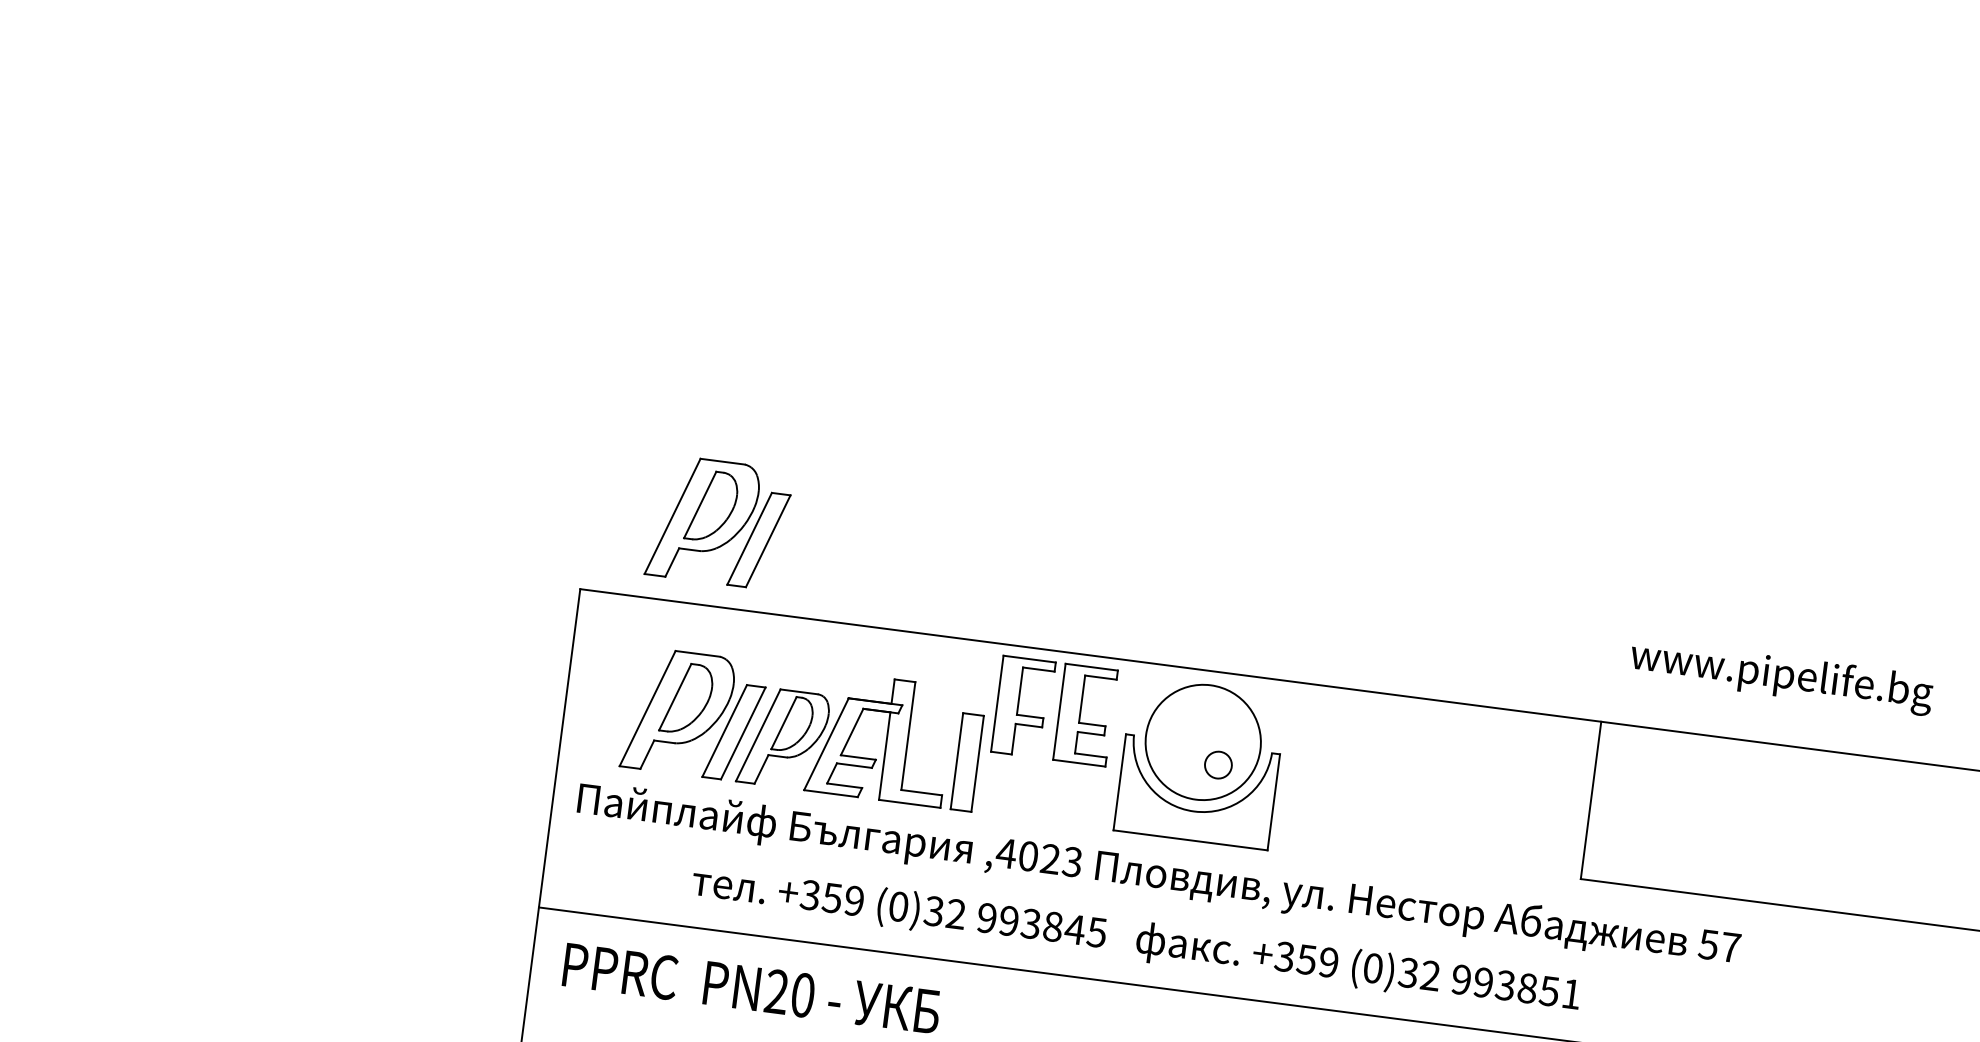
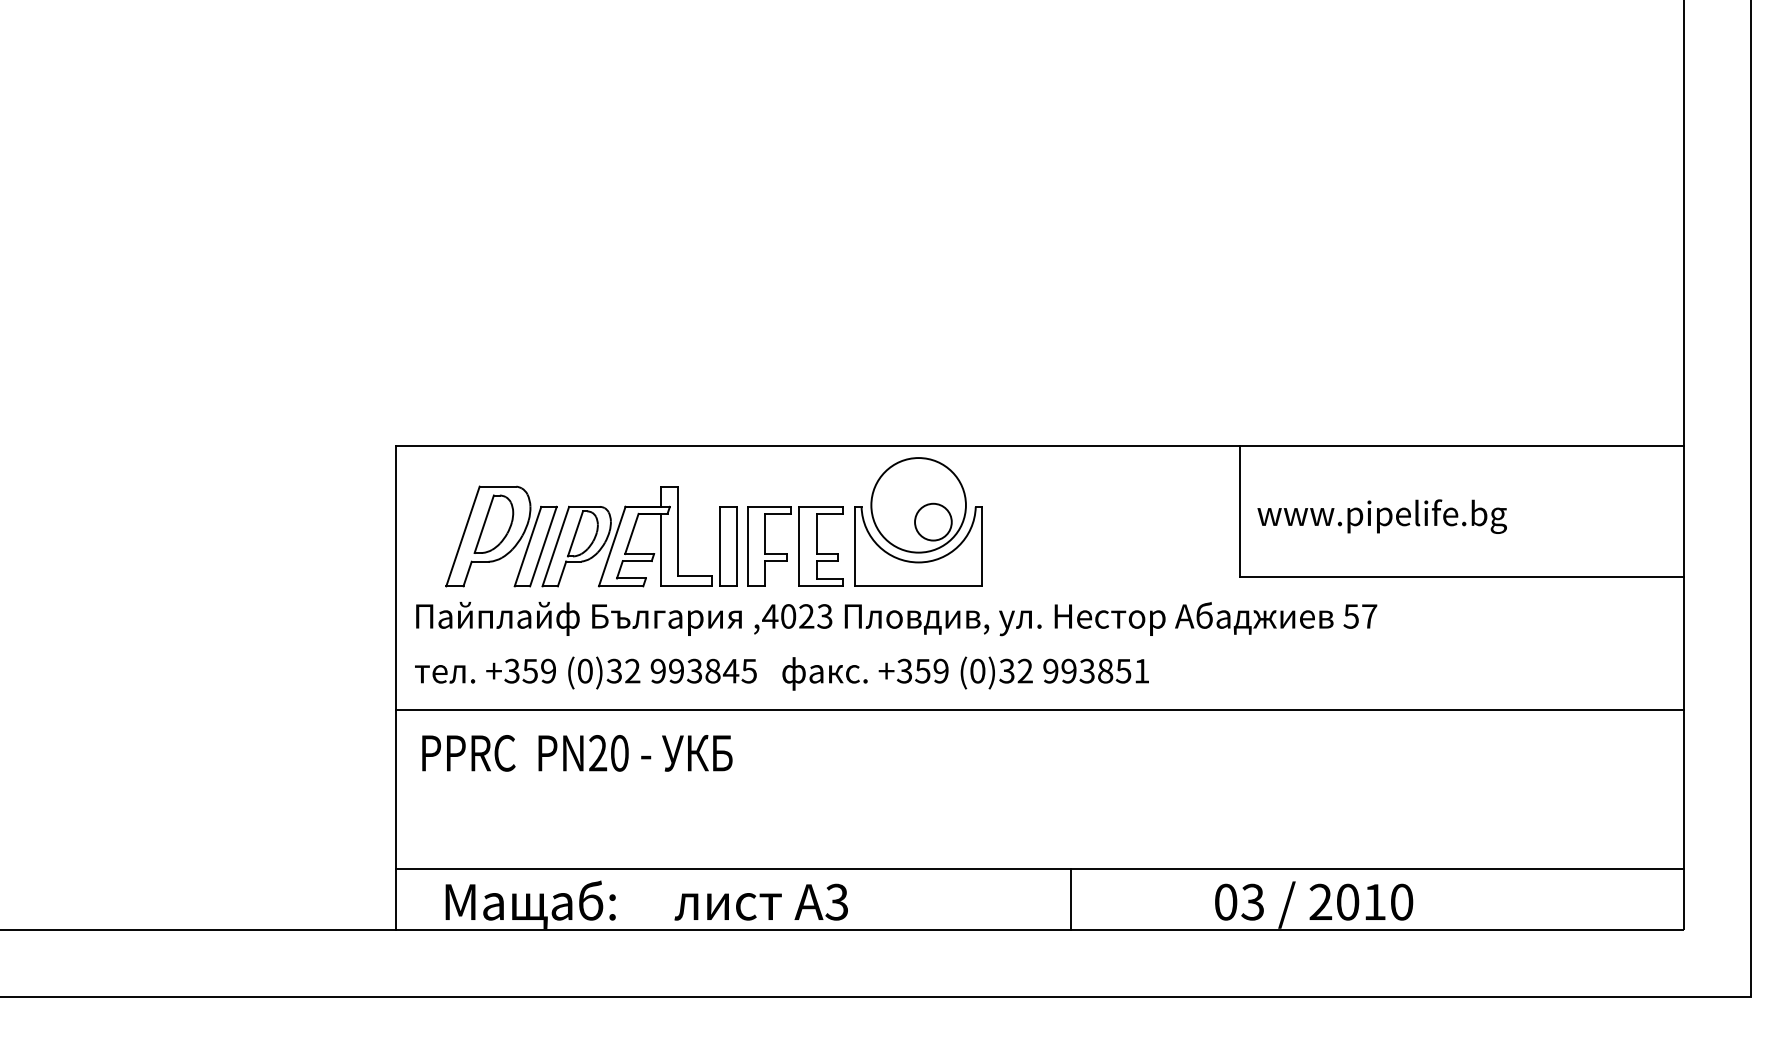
part: (719, 522) -> (501, 377), removed
text: (1780, 676) -> (1381, 516), moved
part: (1054, 711) -> (795, 546), moved
circle: (1218, 764) -> (933, 521), size x1.67
text: (1135, 940) -> (781, 673), moved

